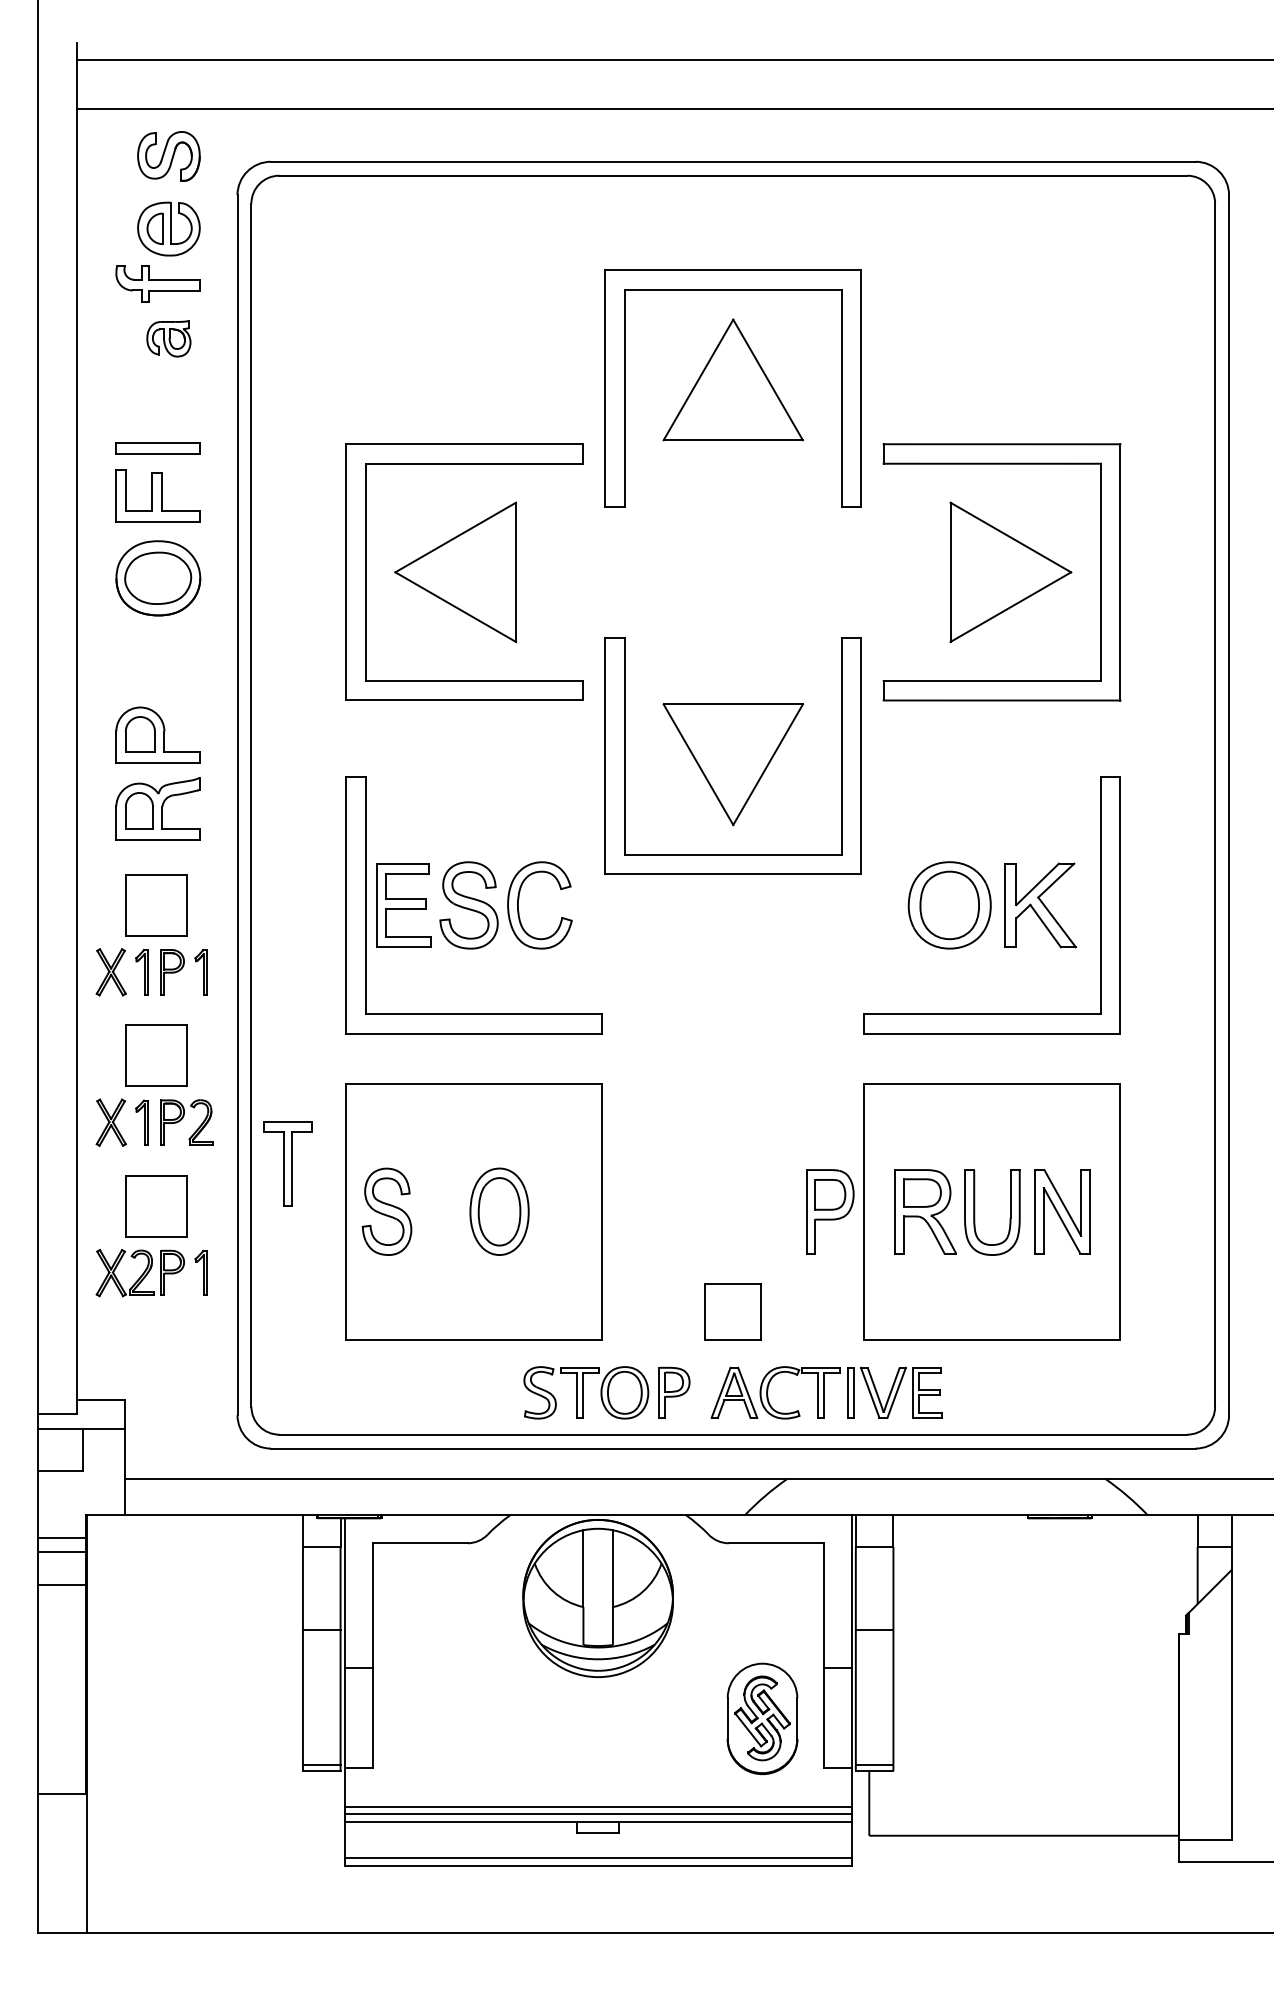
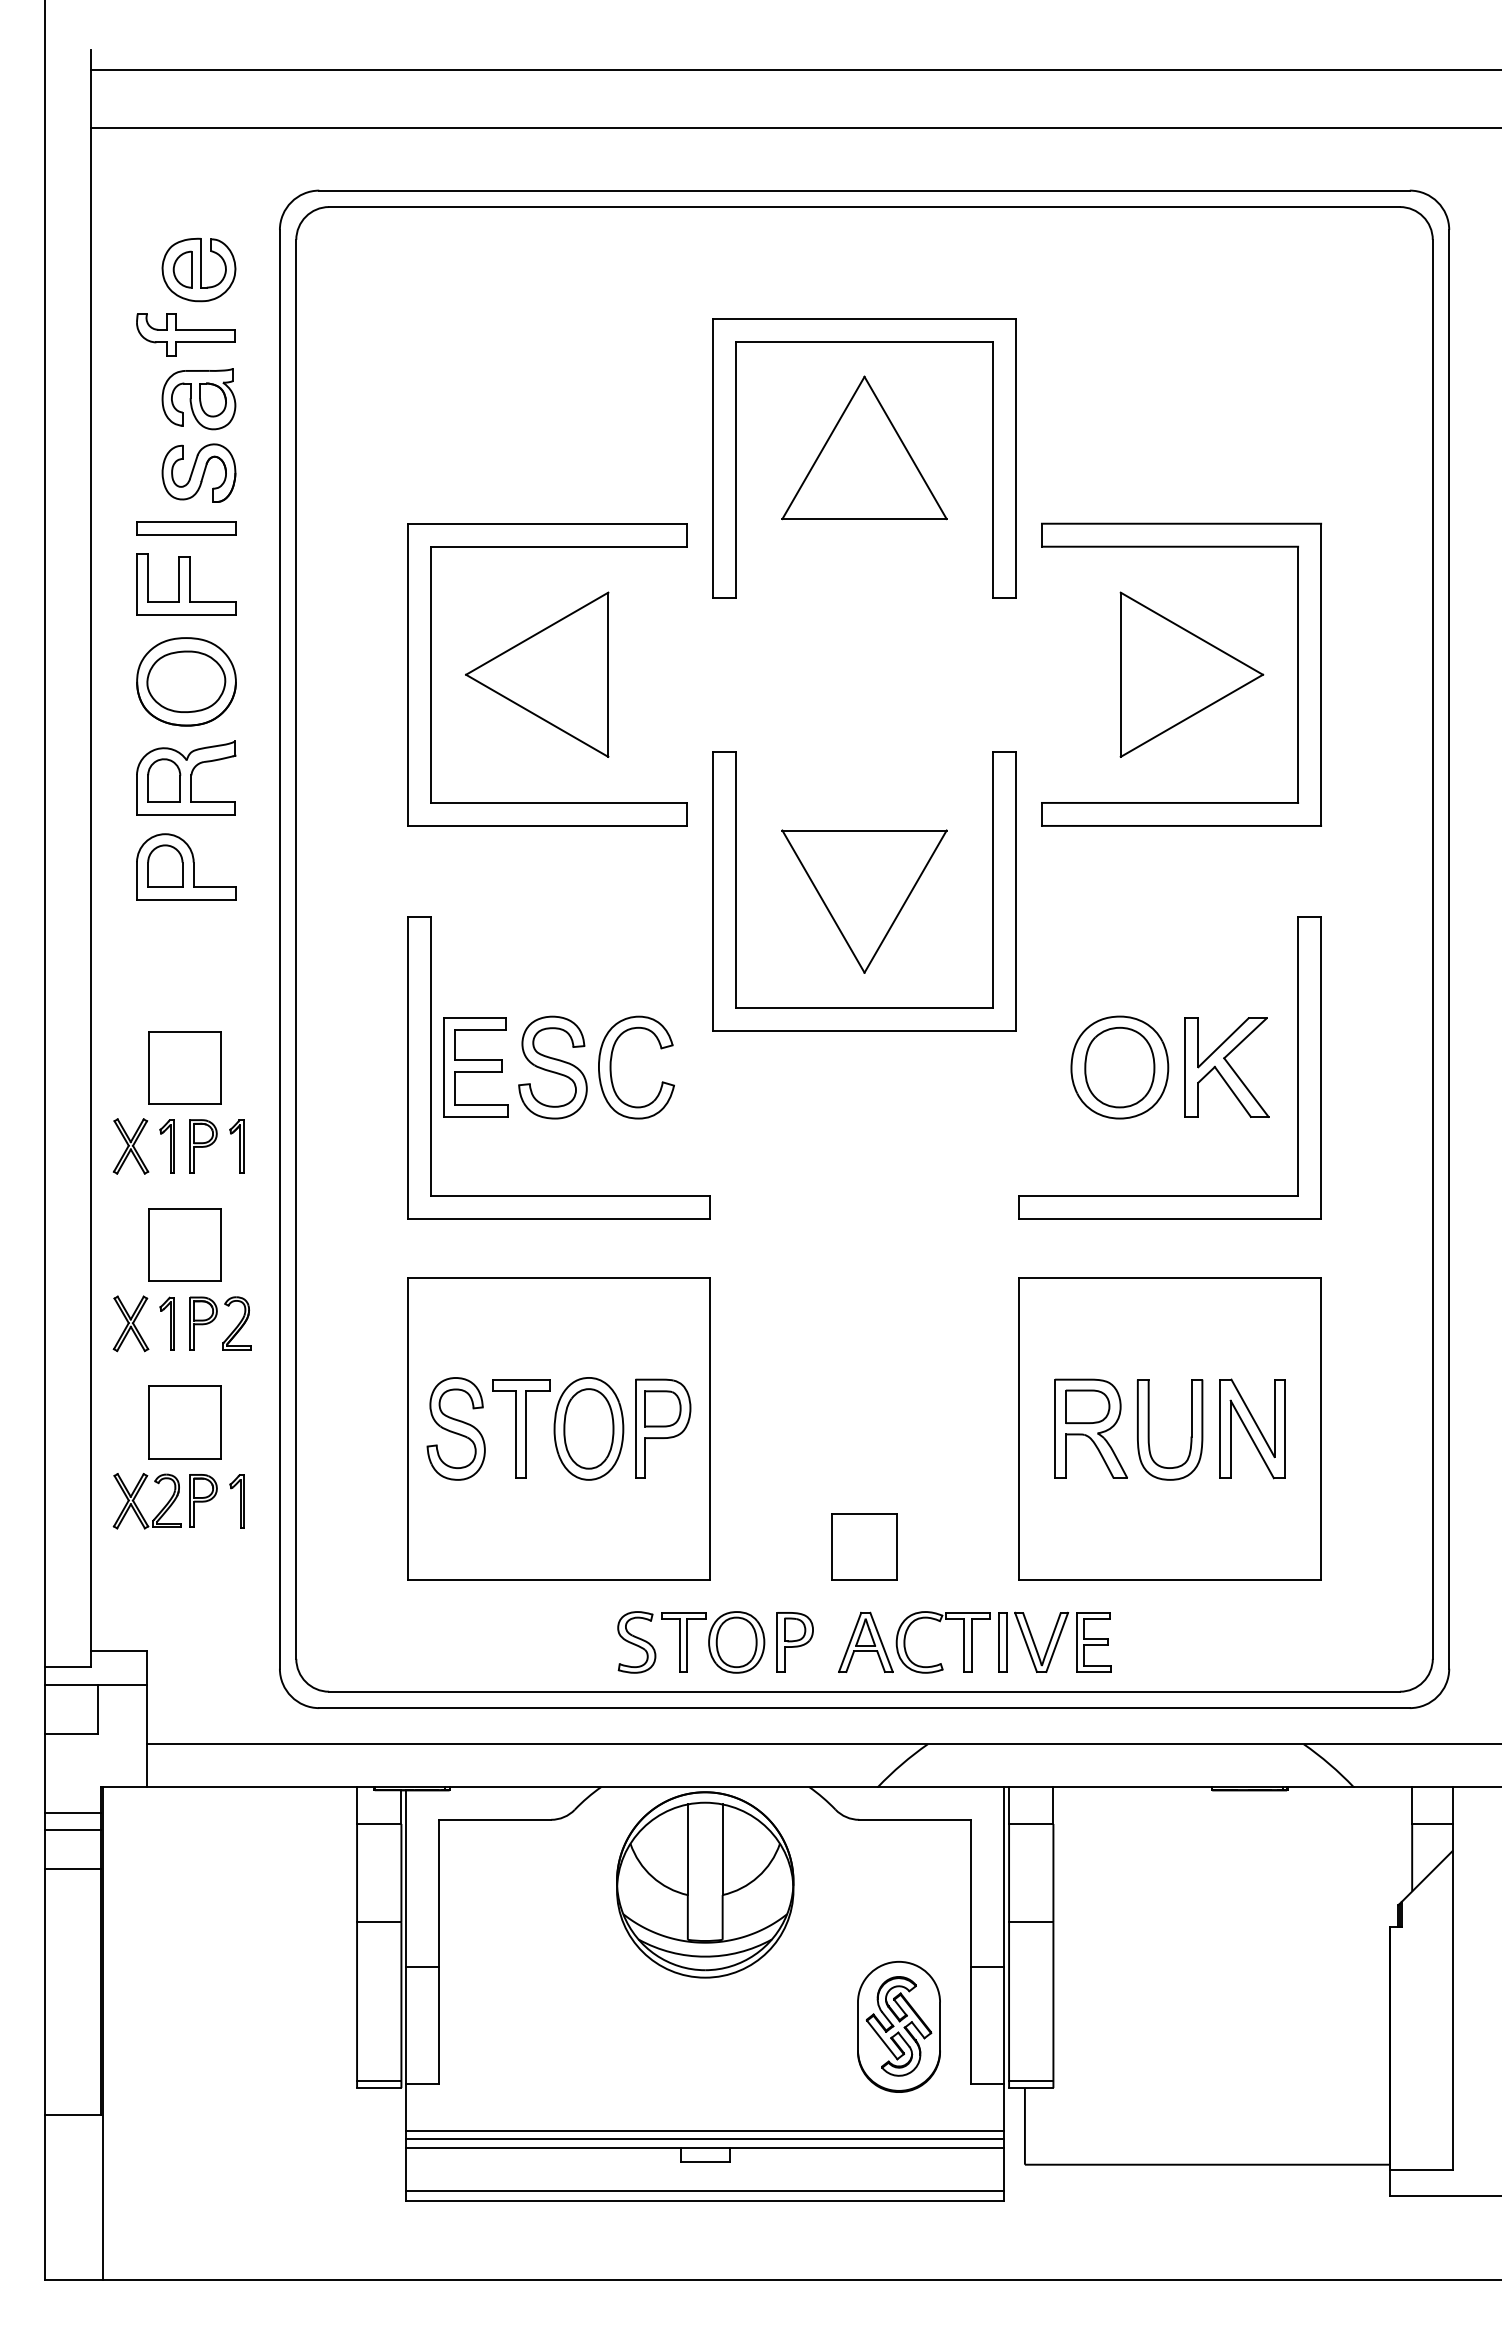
part: (168, 156) -> (198, 473), moved
part: (168, 338) -> (198, 399), size x1.43
part: (157, 808) -> (185, 777), moved
part: (287, 1163) -> (520, 1428), moved
part: (830, 1211) -> (663, 1428), moved

